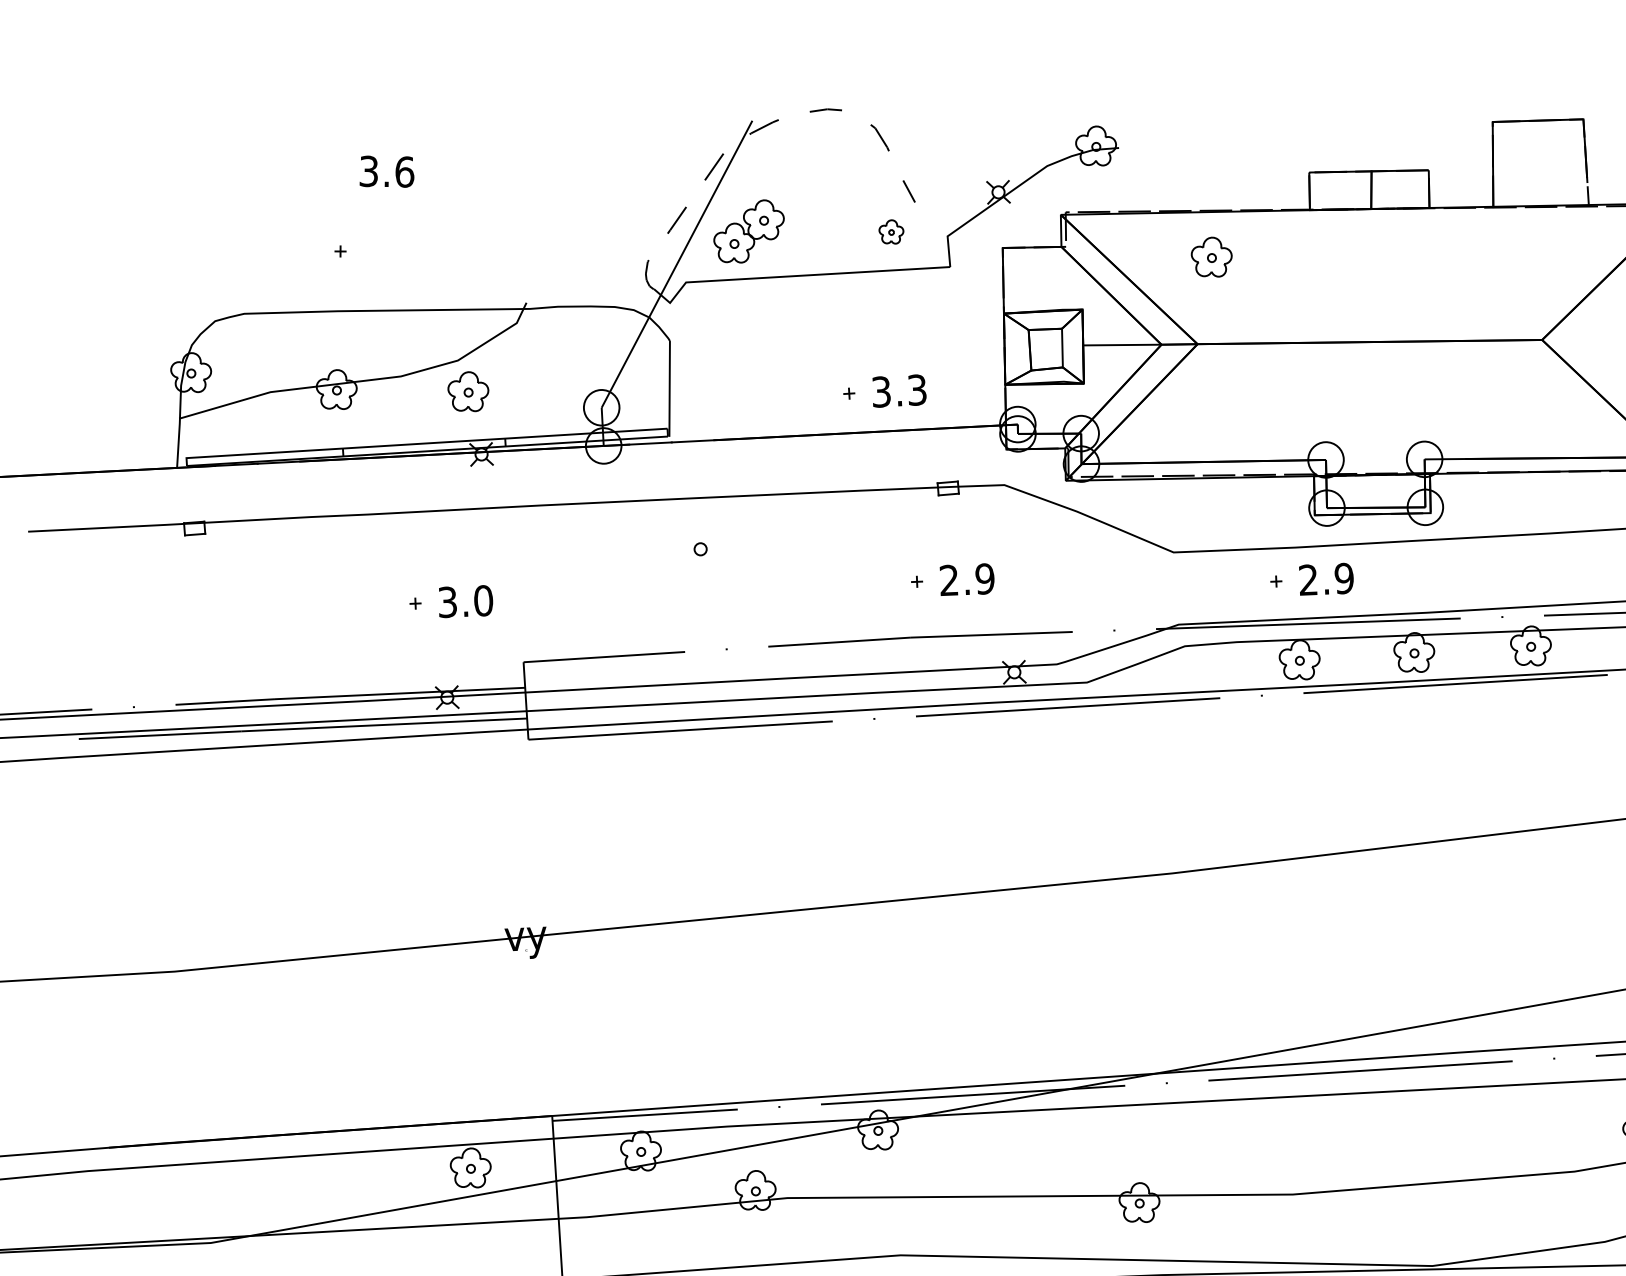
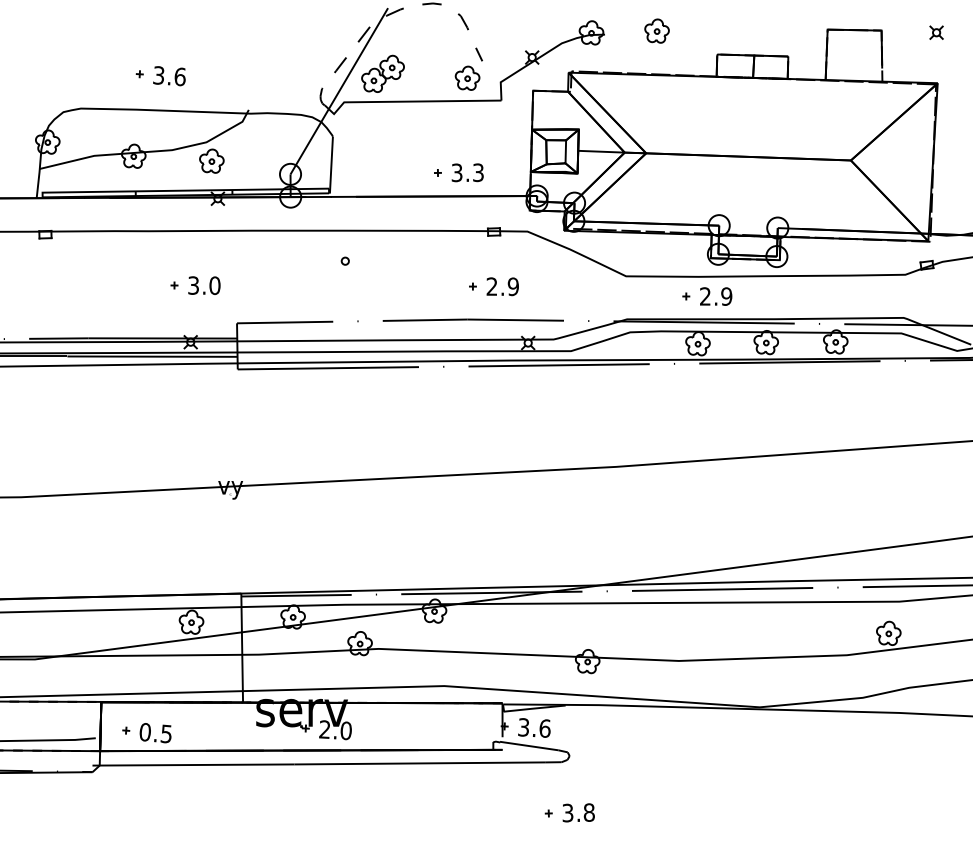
text: (386, 172) -> (169, 76), moved
part: (891, 230) -> (467, 77), size x1.67
part: (1210, 256) -> (656, 30), moved

